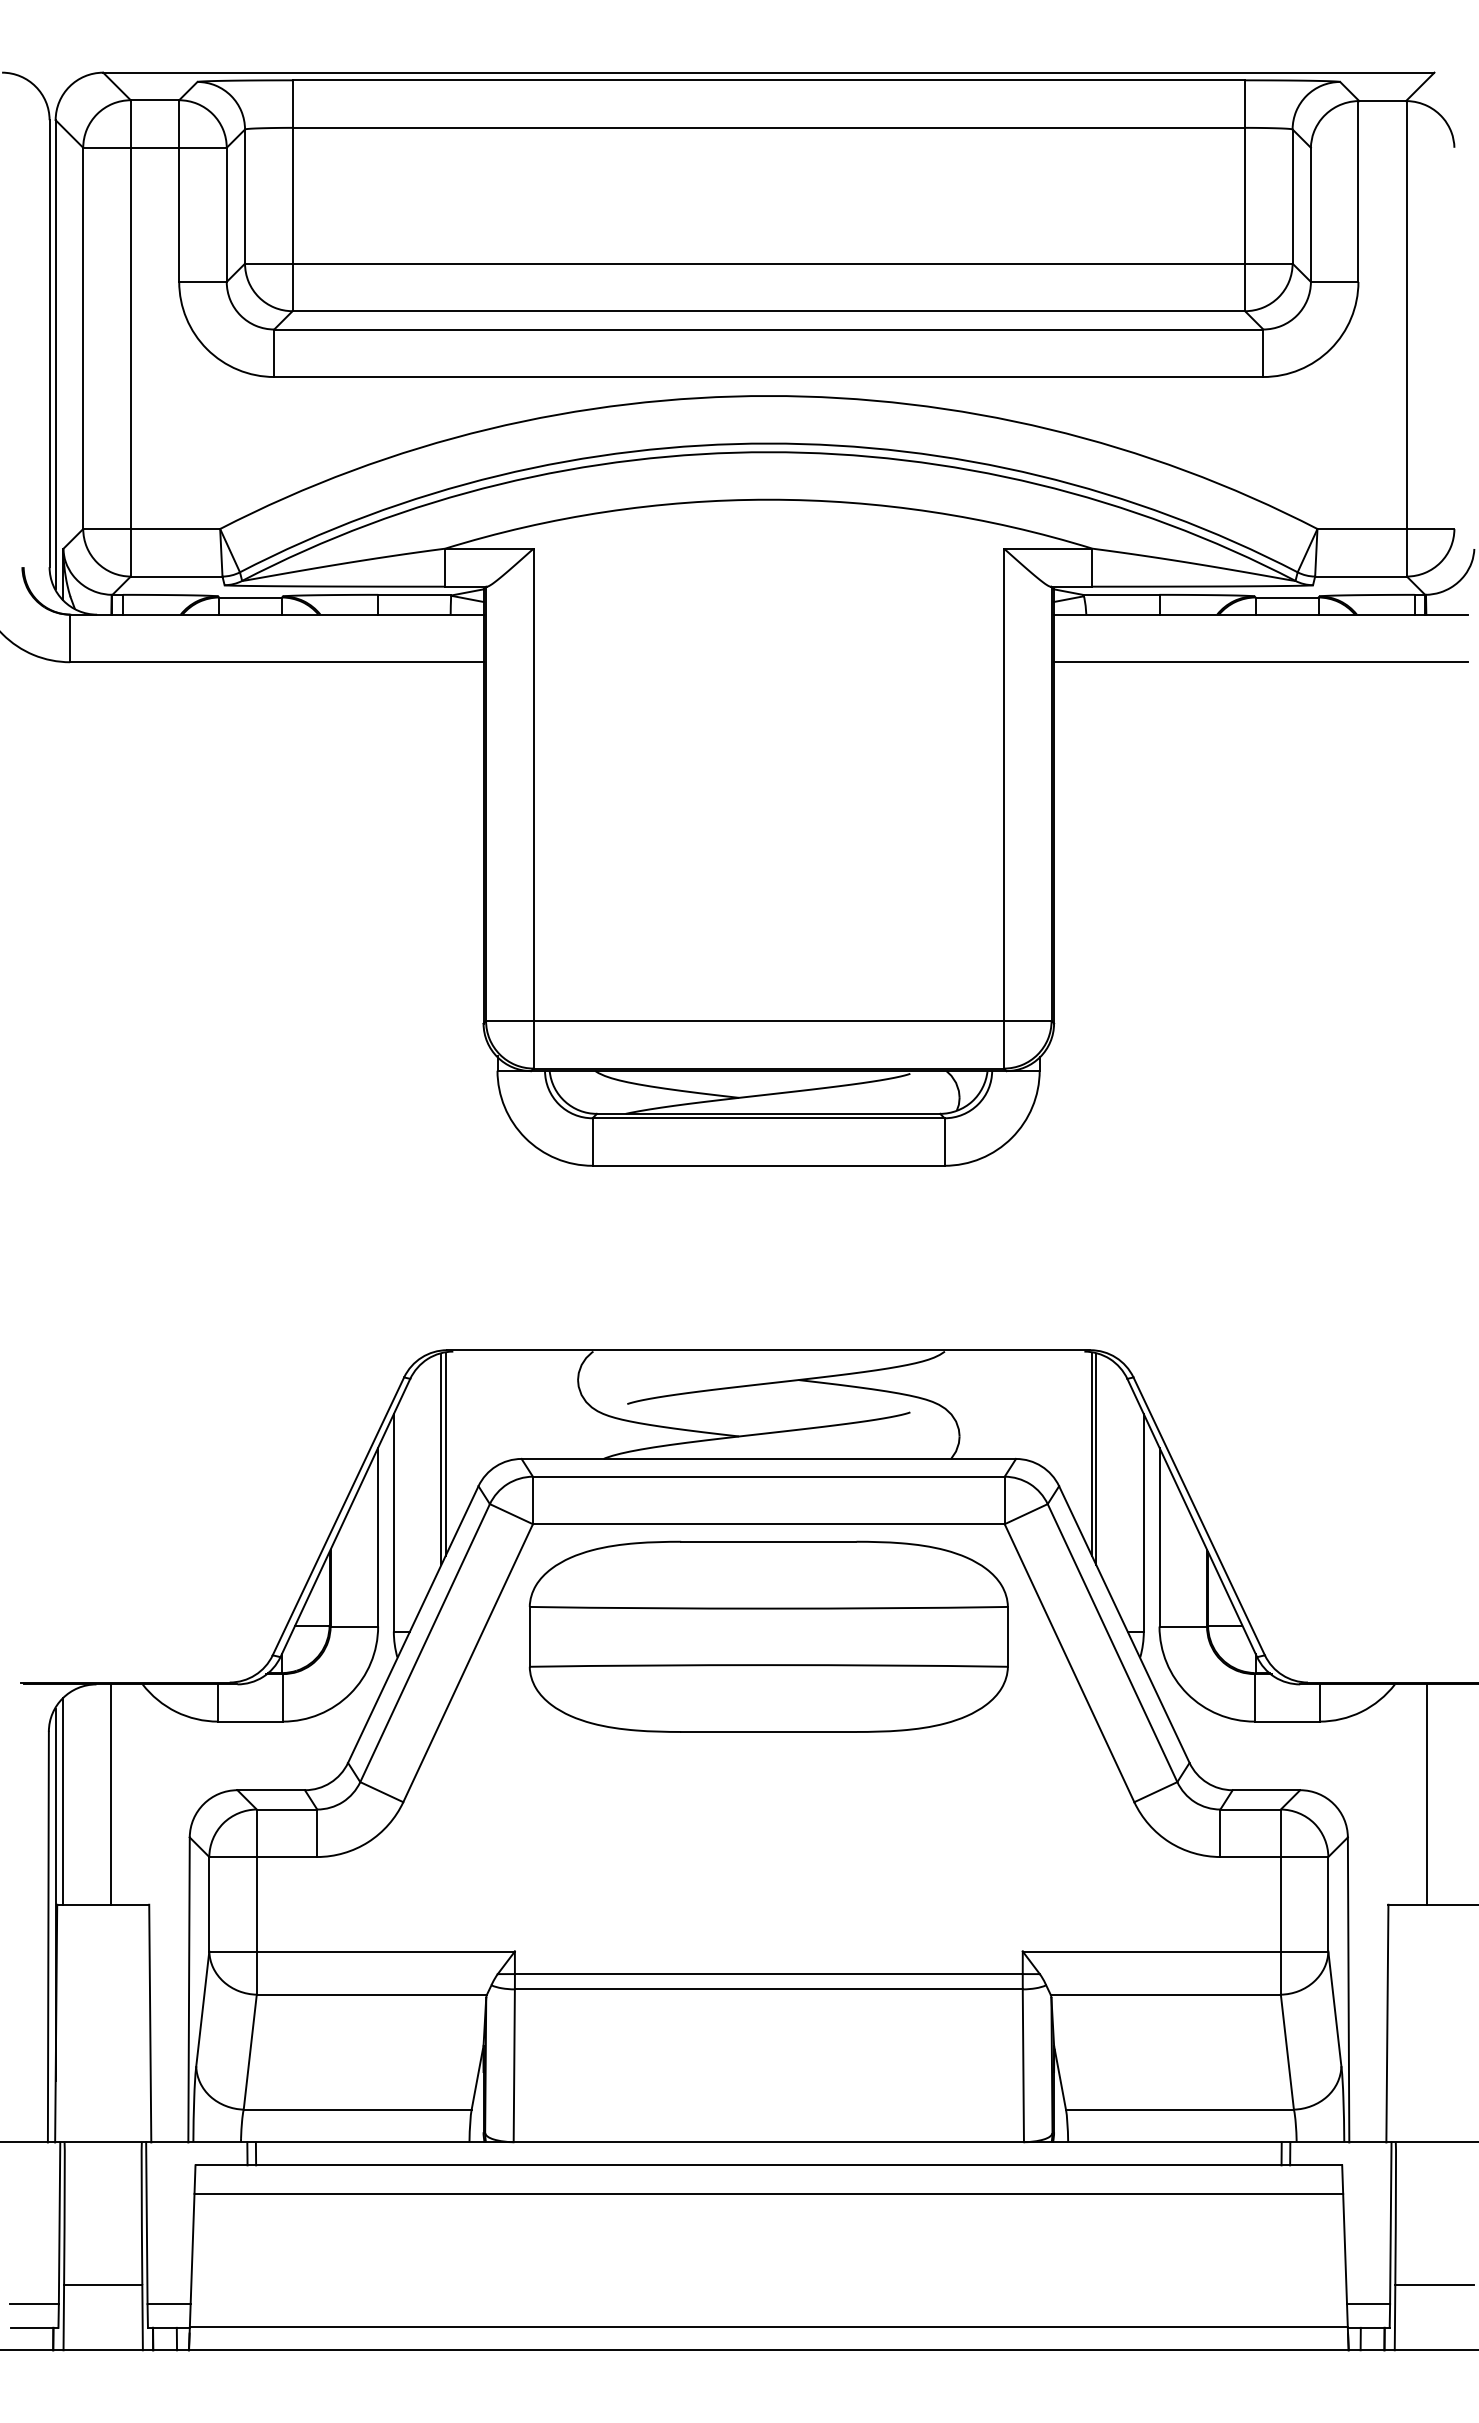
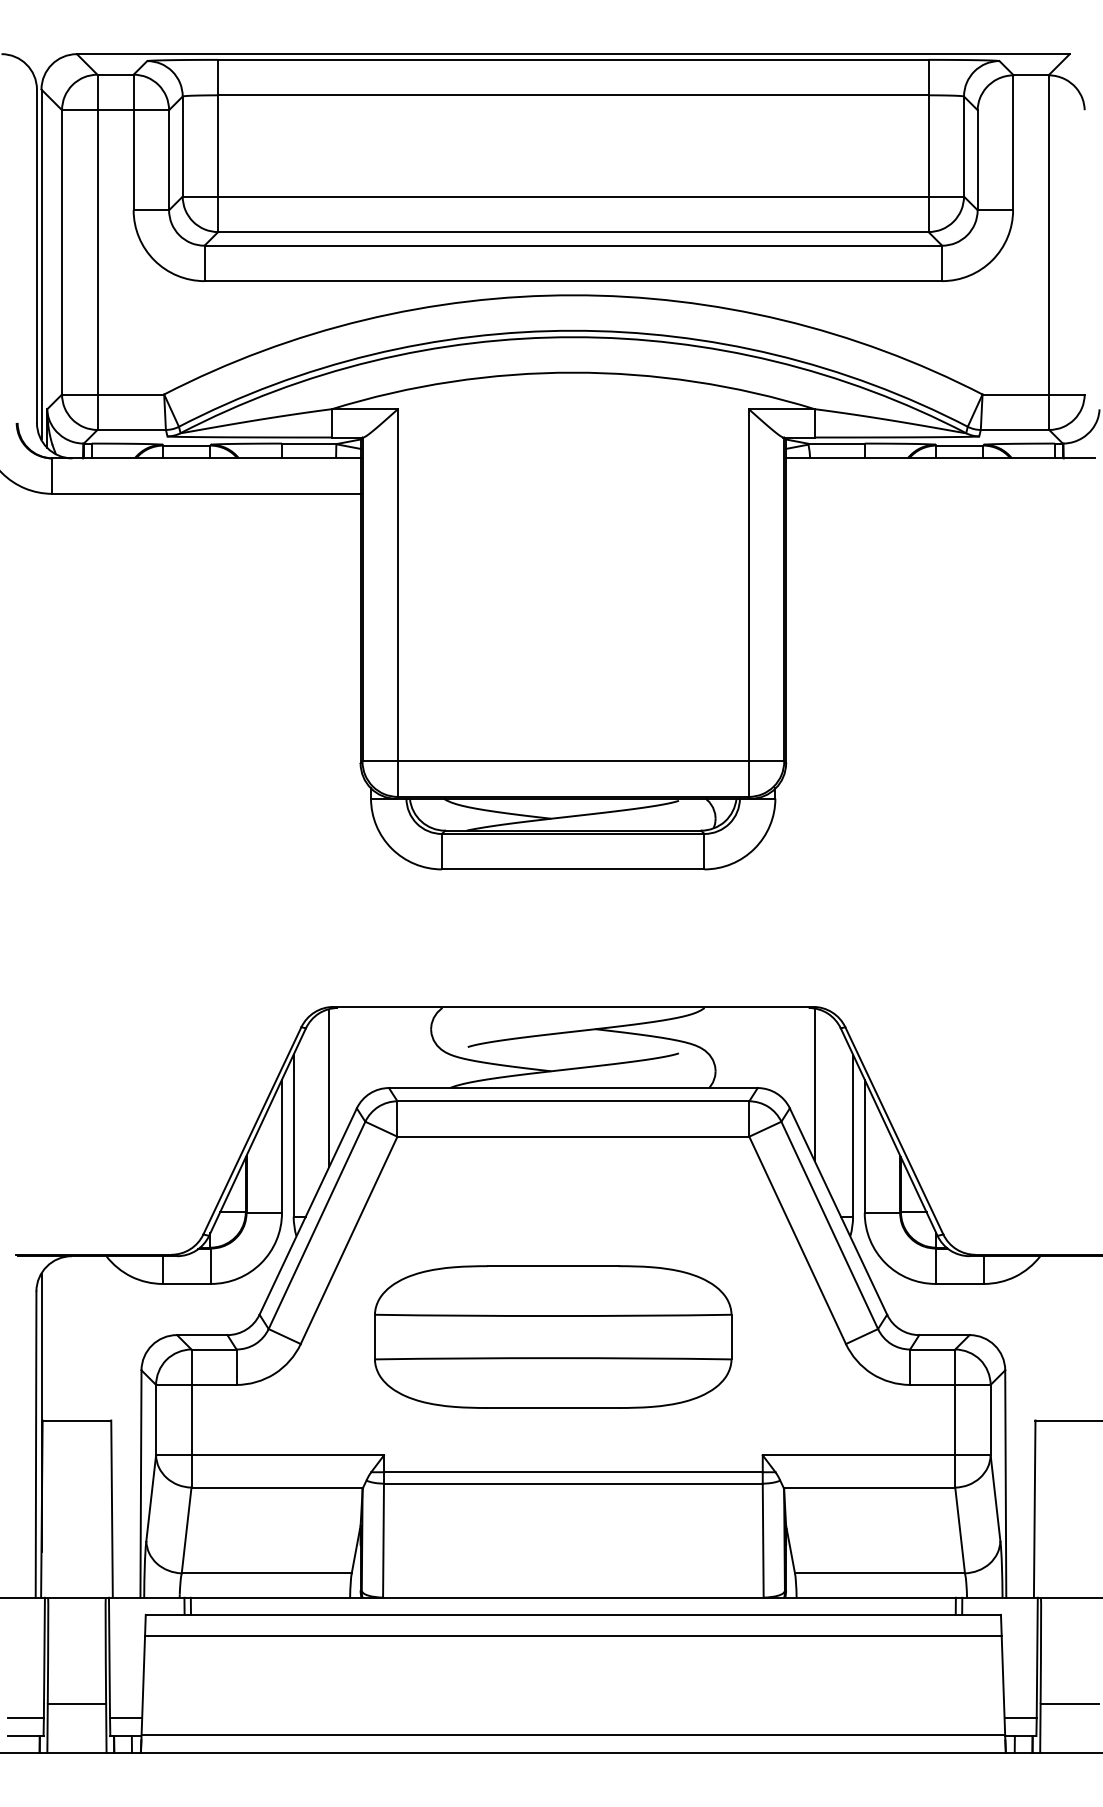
line: (1260, 662) -> (940, 494), removed
line: (445, 1454) -> (332, 1084), removed
line: (1096, 1459) -> (817, 1088), removed
part: (768, 1636) -> (552, 1336), moved
line: (110, 1794) -> (82, 1338), removed
line: (1426, 1794) -> (1063, 1338), removed
line: (63, 1800) -> (47, 1342), removed

